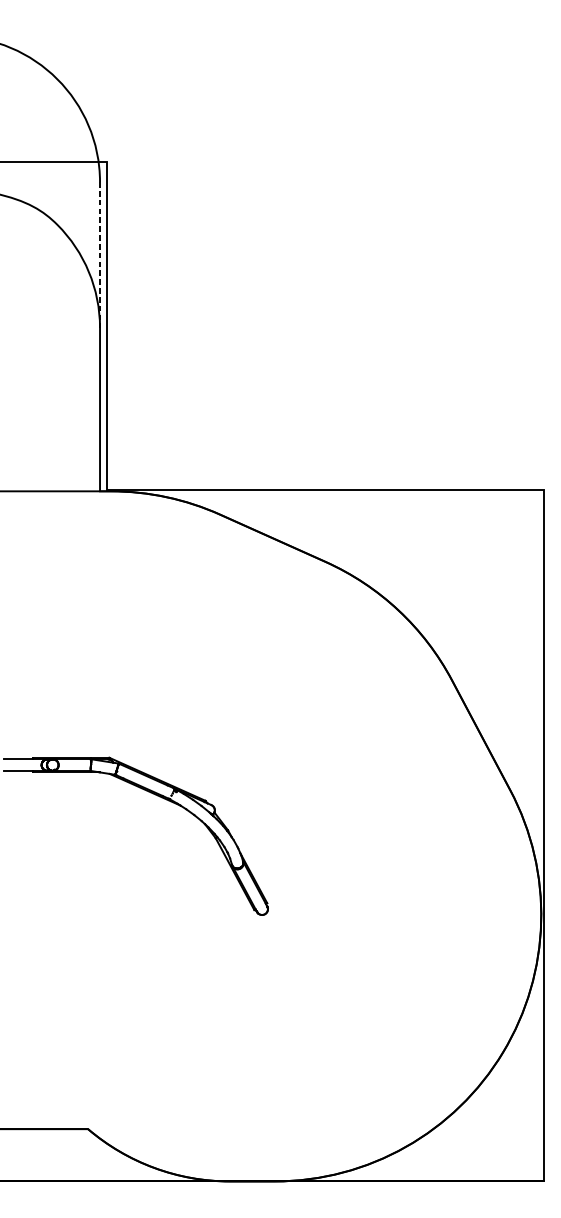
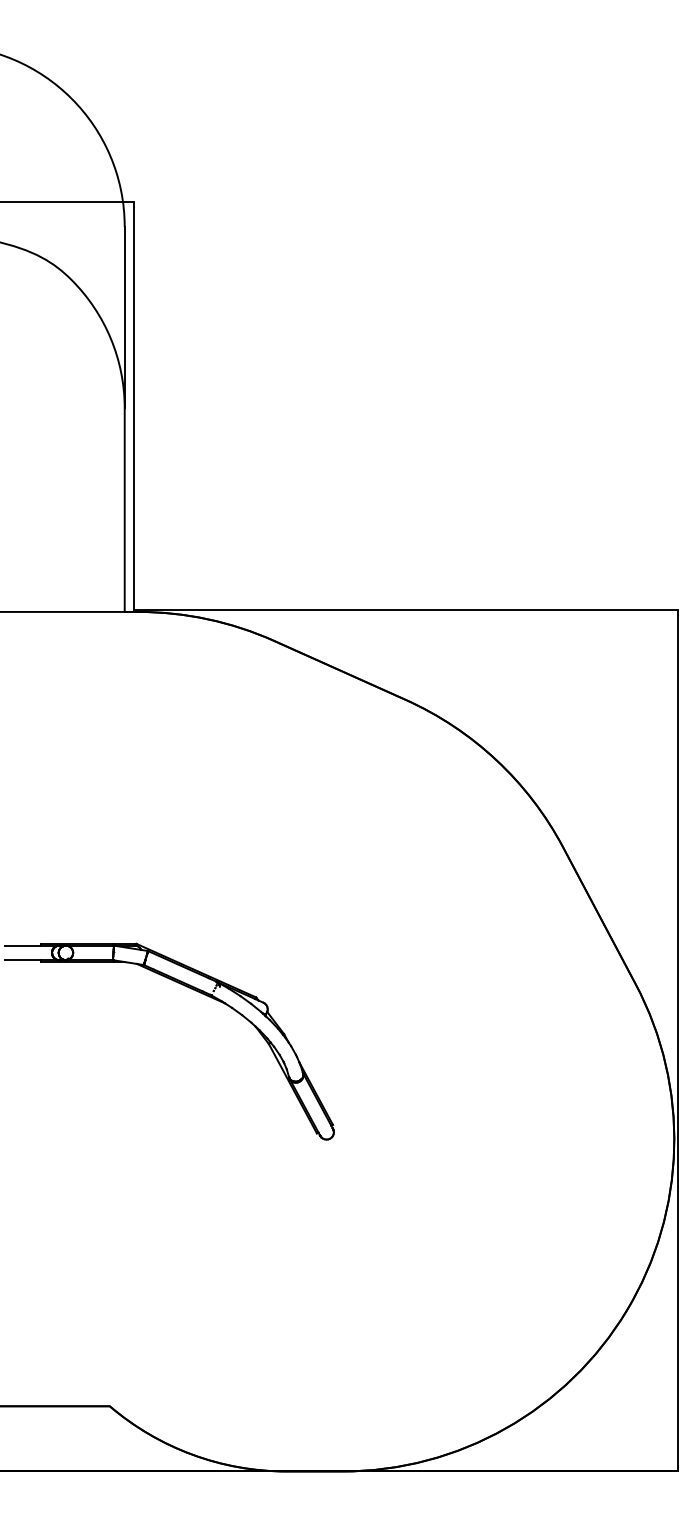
line: (99, 254) -> (124, 317), dashed -> solid

